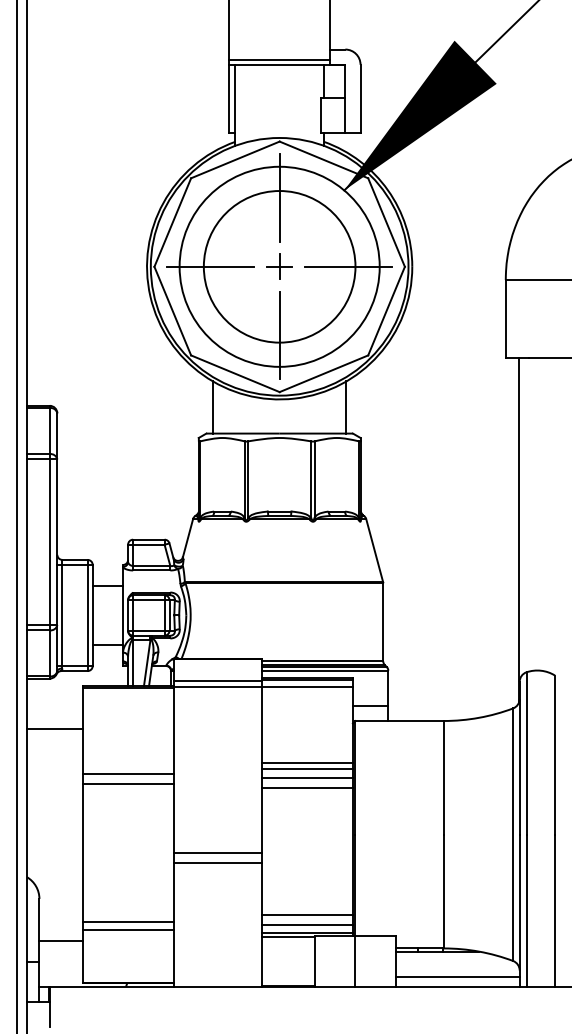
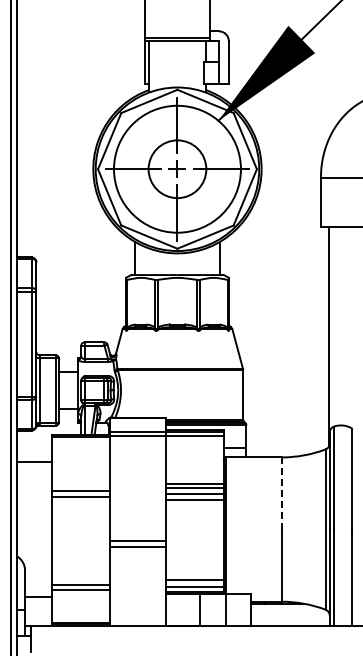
circle: (279, 267) -> (177, 169), size x0.6
line: (443, 779) -> (281, 494), solid -> dashed
line: (457, 976) -> (290, 619), removed

